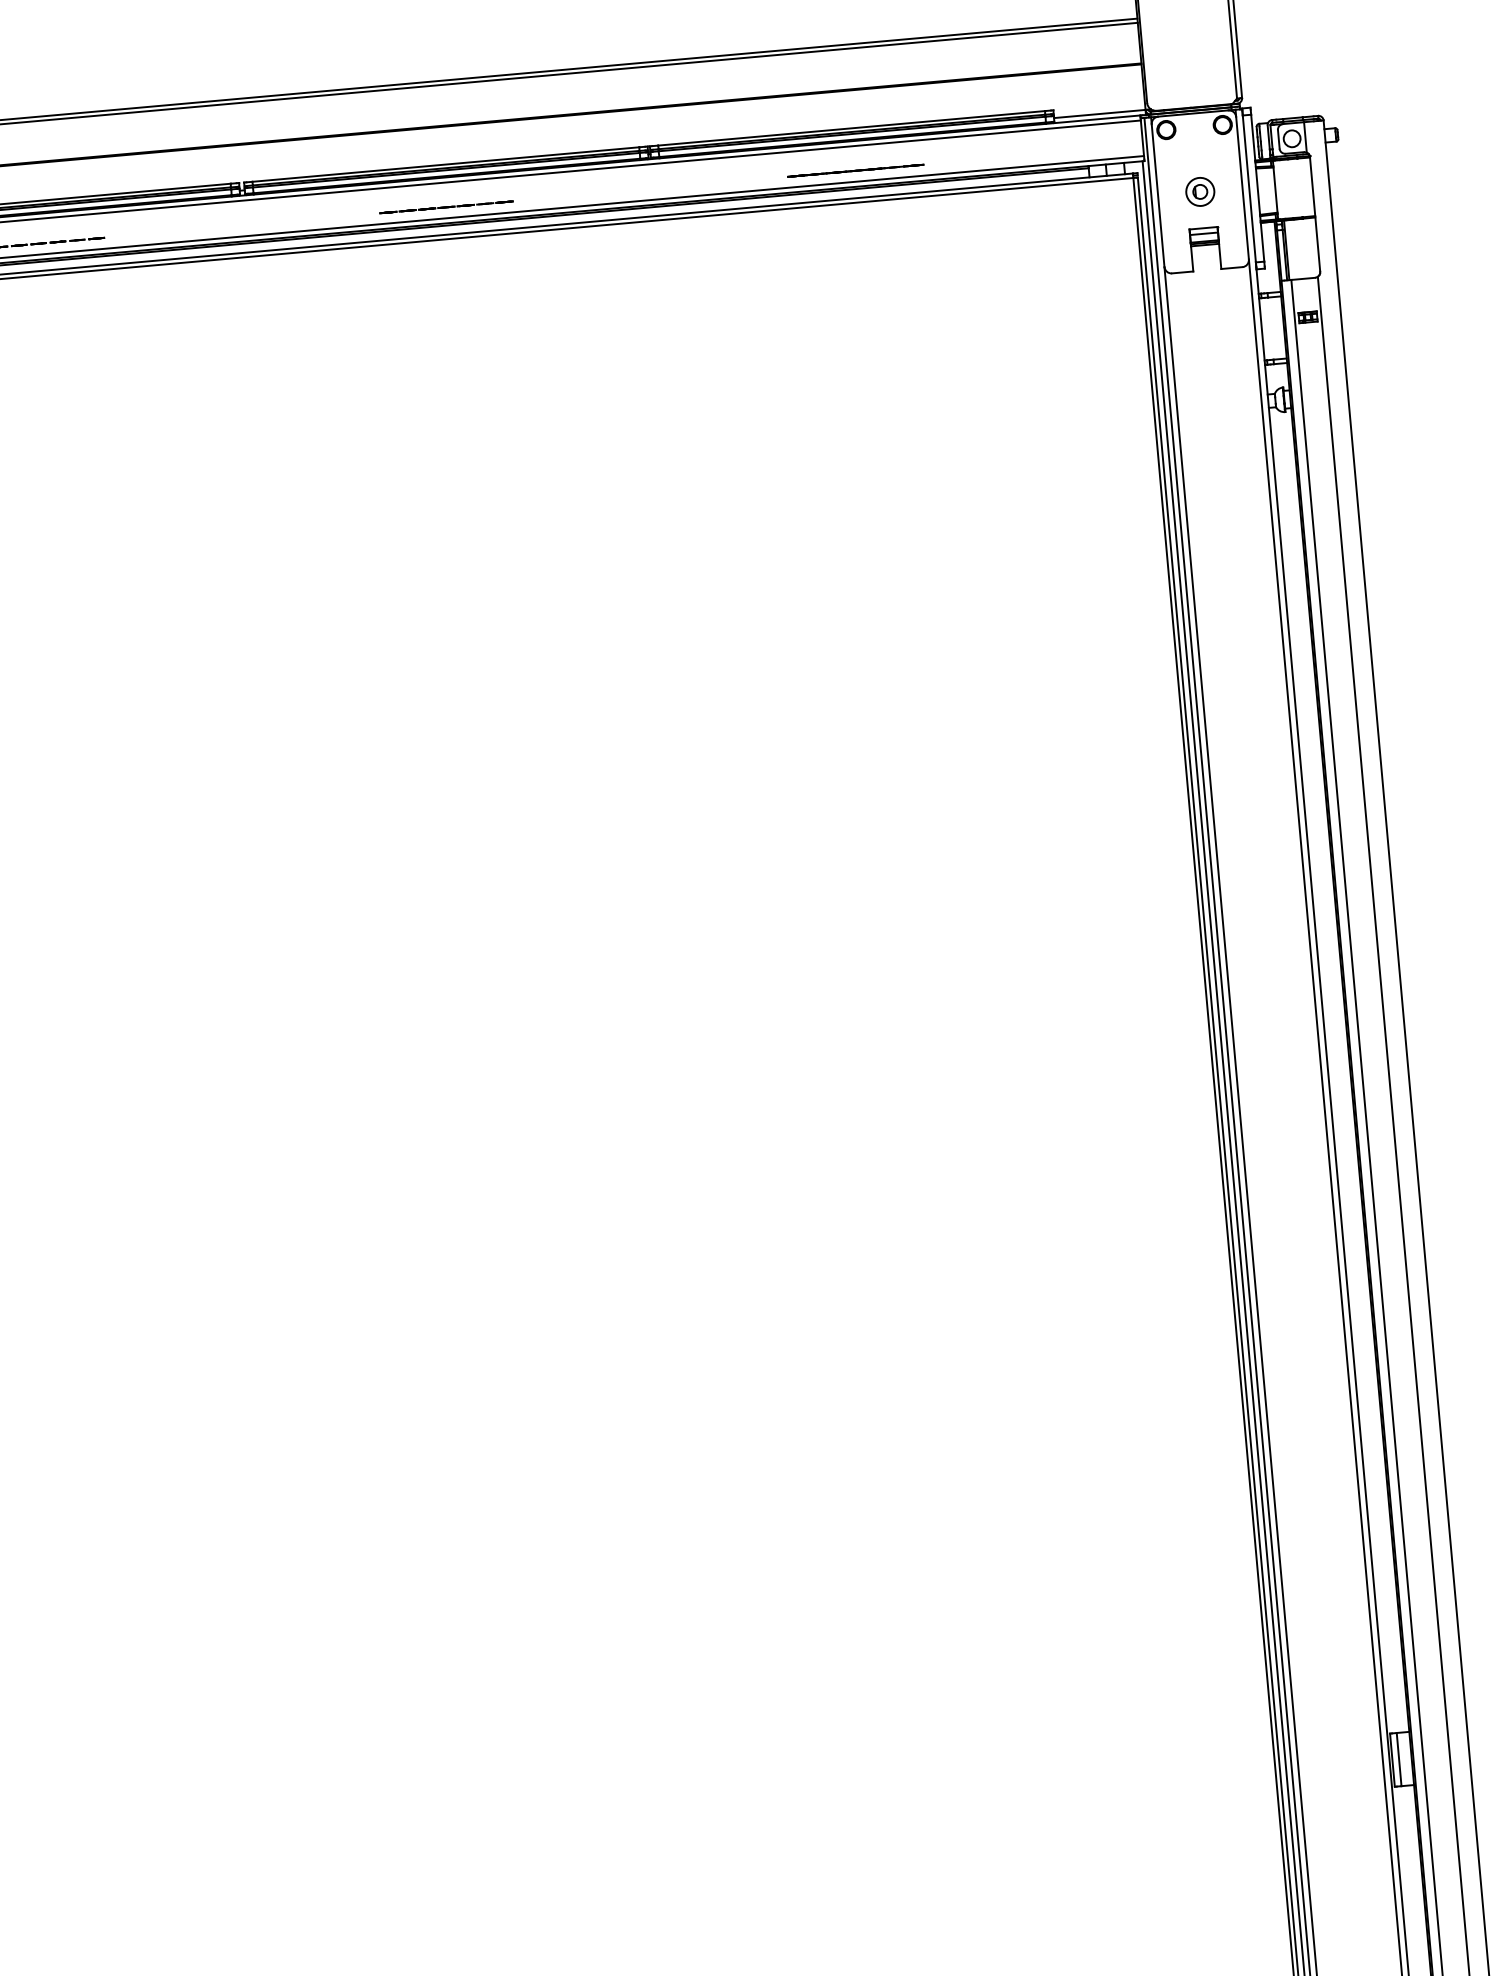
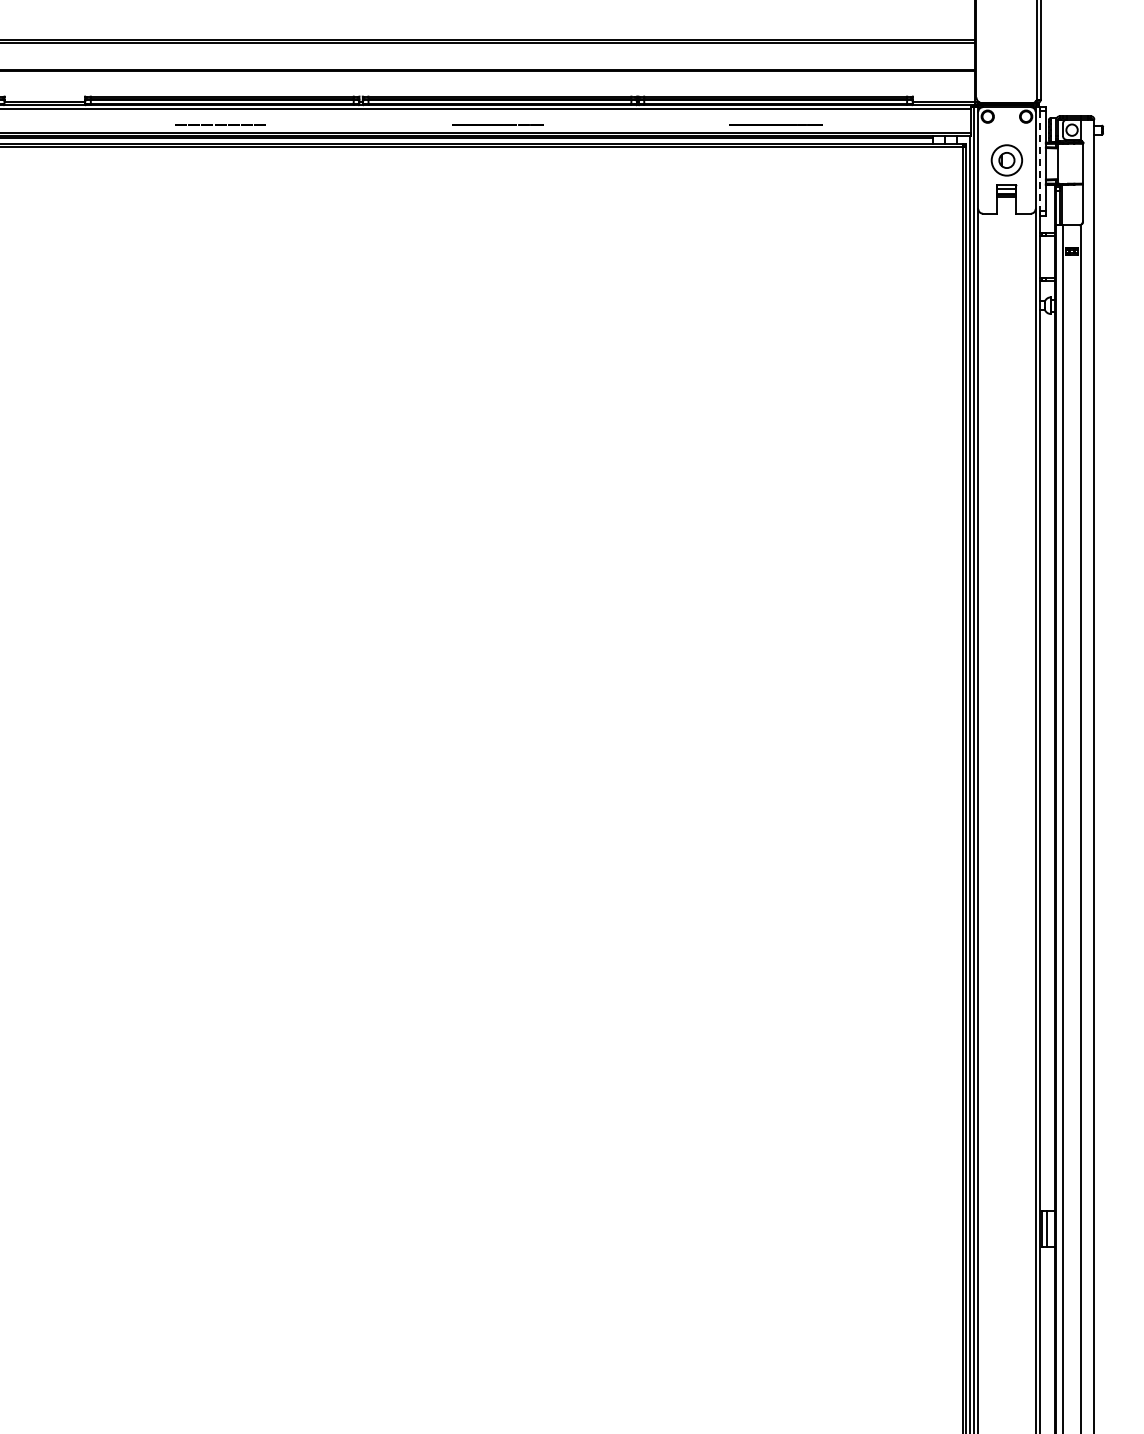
line: (1249, 189) -> (1040, 161), solid -> dashed
part: (1199, 192) -> (1006, 160), size x1.6

